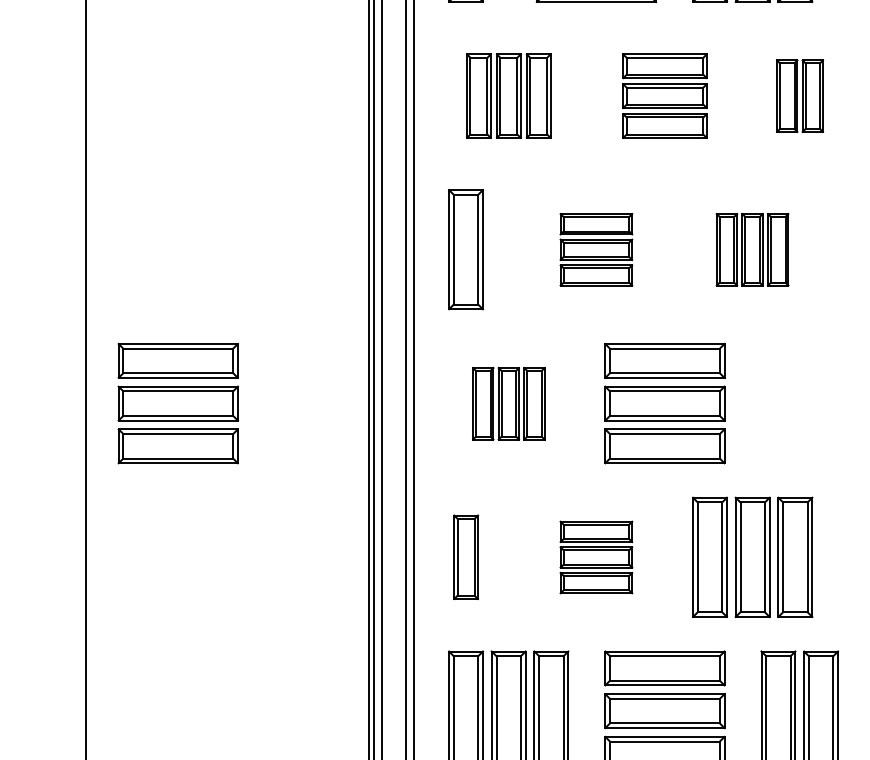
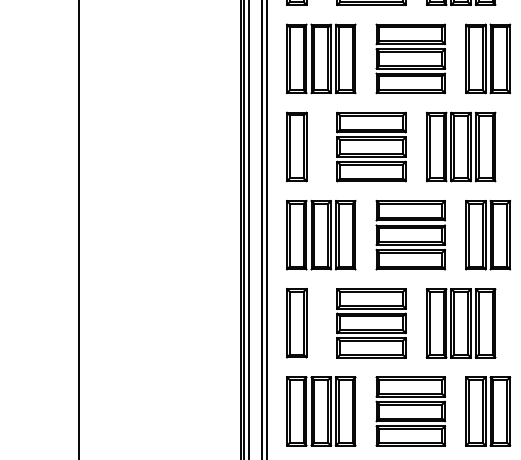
part: (509, 95) -> (321, 58), size x1.43
part: (664, 95) -> (410, 58), size x1.43
part: (800, 95) -> (488, 58), size x1.67
part: (596, 248) -> (371, 146), size x1.67
part: (751, 248) -> (460, 146), size x1.67
part: (177, 404) -> (131, 235), removed
part: (509, 404) -> (321, 235), size x1.67
part: (800, 404) -> (488, 235), added
part: (465, 557) -> (296, 323), size x1.43
part: (596, 557) -> (371, 323), size x1.67

